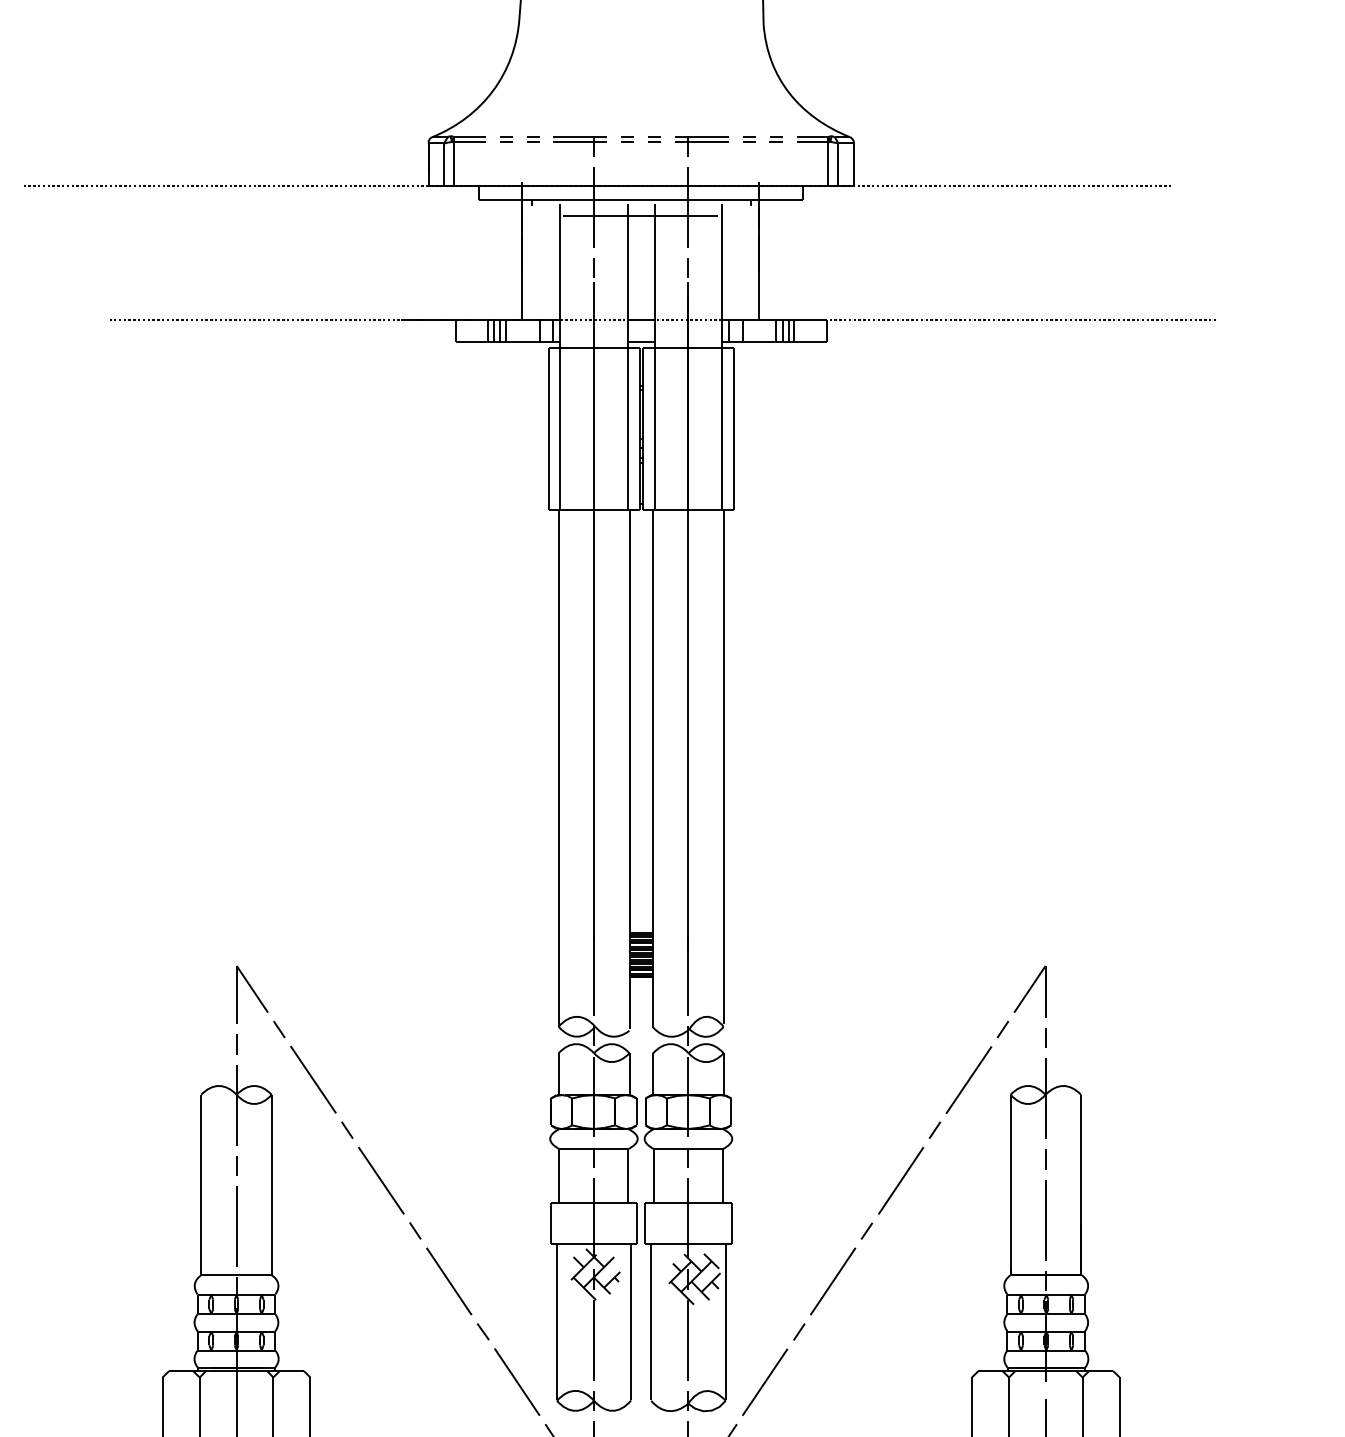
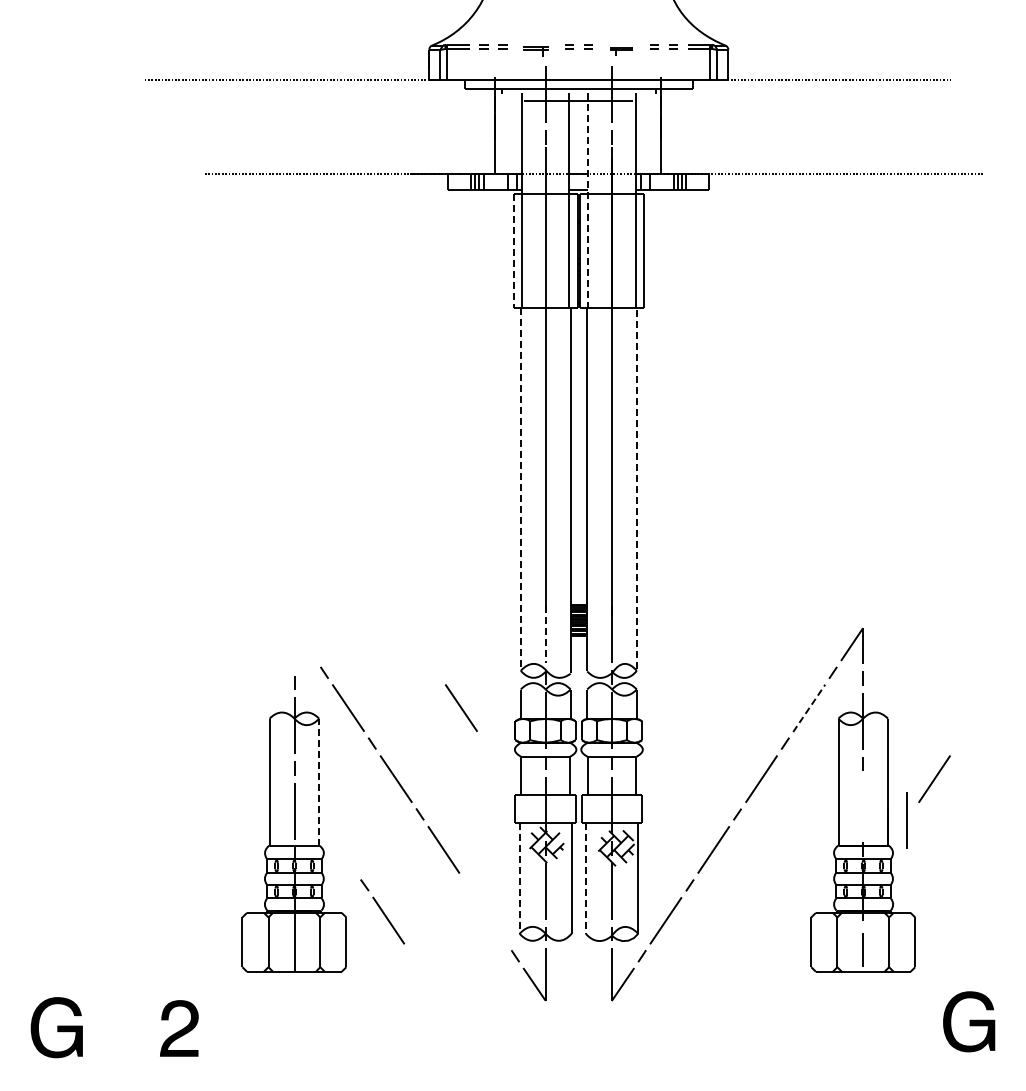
part: (579, 145) -> (535, 51), size x0.7
part: (701, 145) -> (621, 51), size x0.6
line: (654, 357) -> (588, 200), solid -> dashed
line: (548, 430) -> (513, 251), solid -> dashed
line: (723, 767) -> (636, 488), solid -> dashed
line: (558, 768) -> (520, 489), solid -> dashed
line: (593, 976) -> (545, 635), solid -> dashed
part: (252, 993) -> (305, 647), removed
line: (474, 1078) -> (461, 707), added
line: (969, 1080) -> (809, 708), solid -> dashed
line: (1147, 1179) -> (934, 778), added
line: (272, 1184) -> (319, 781), solid -> dashed
line: (1044, 1219) -> (906, 820), moved
line: (556, 1322) -> (519, 878), solid -> dashed
line: (650, 1322) -> (585, 878), solid -> dashed
line: (508, 1369) -> (382, 911), moved

